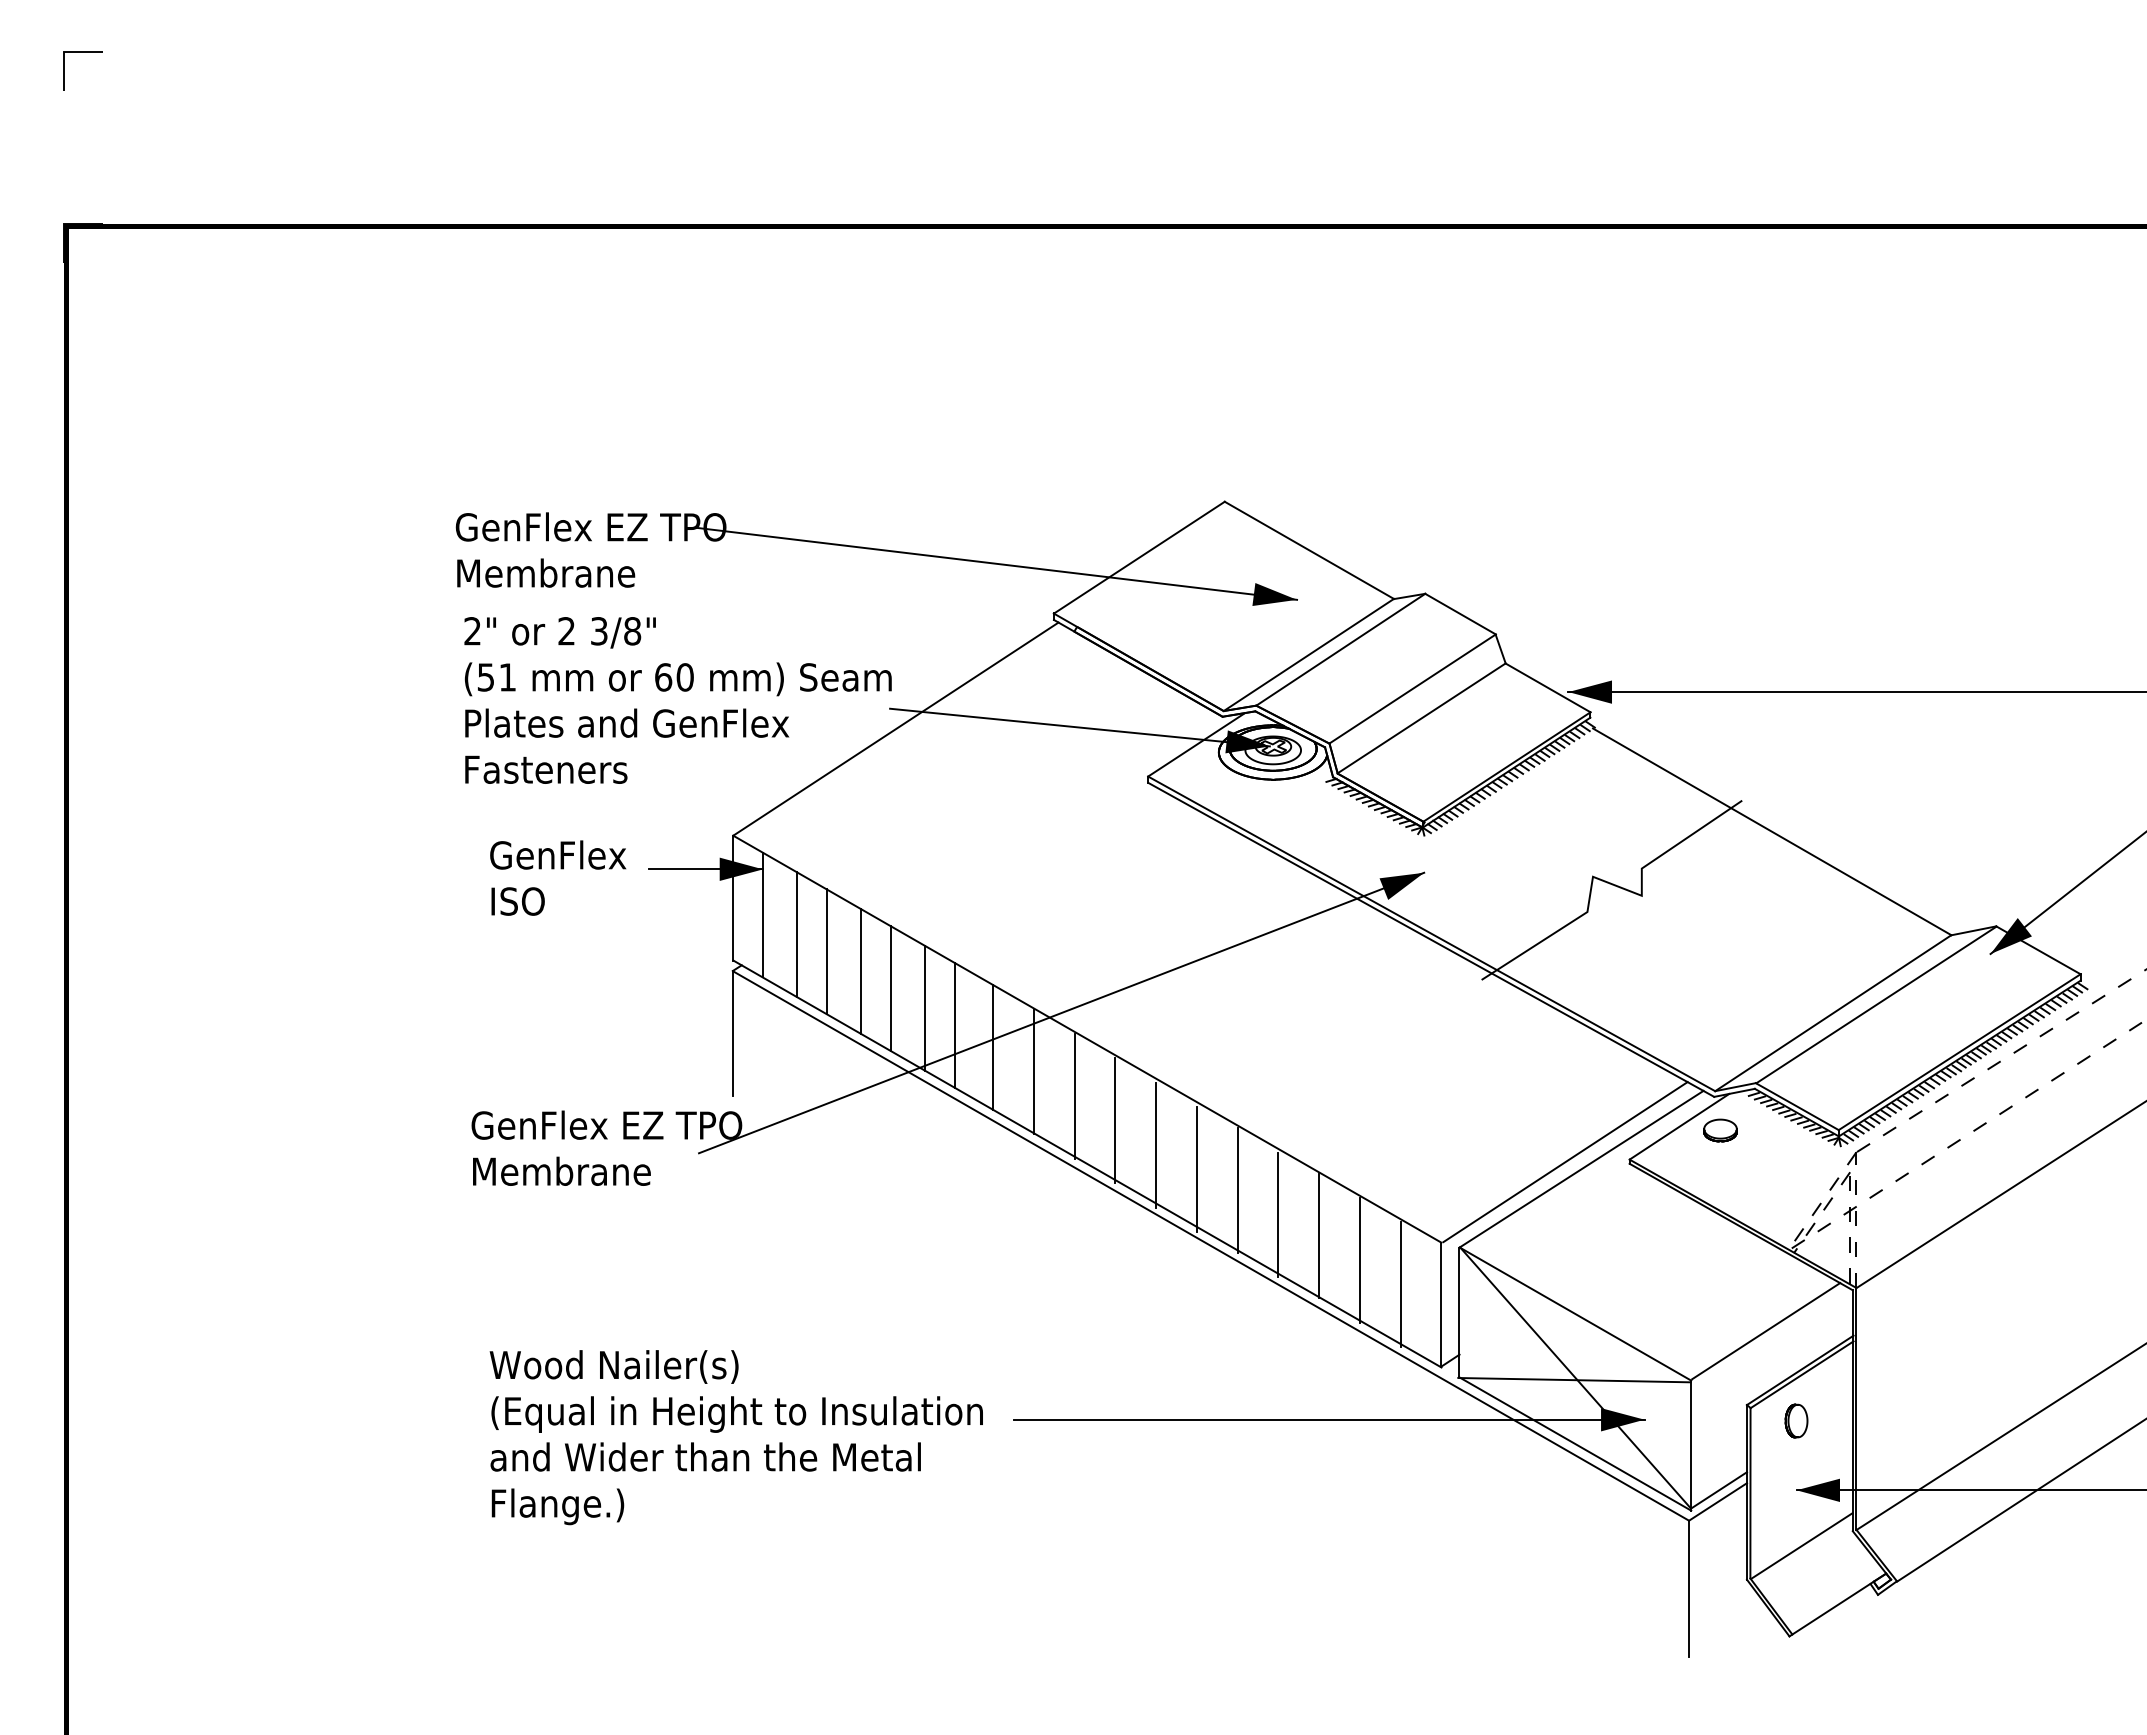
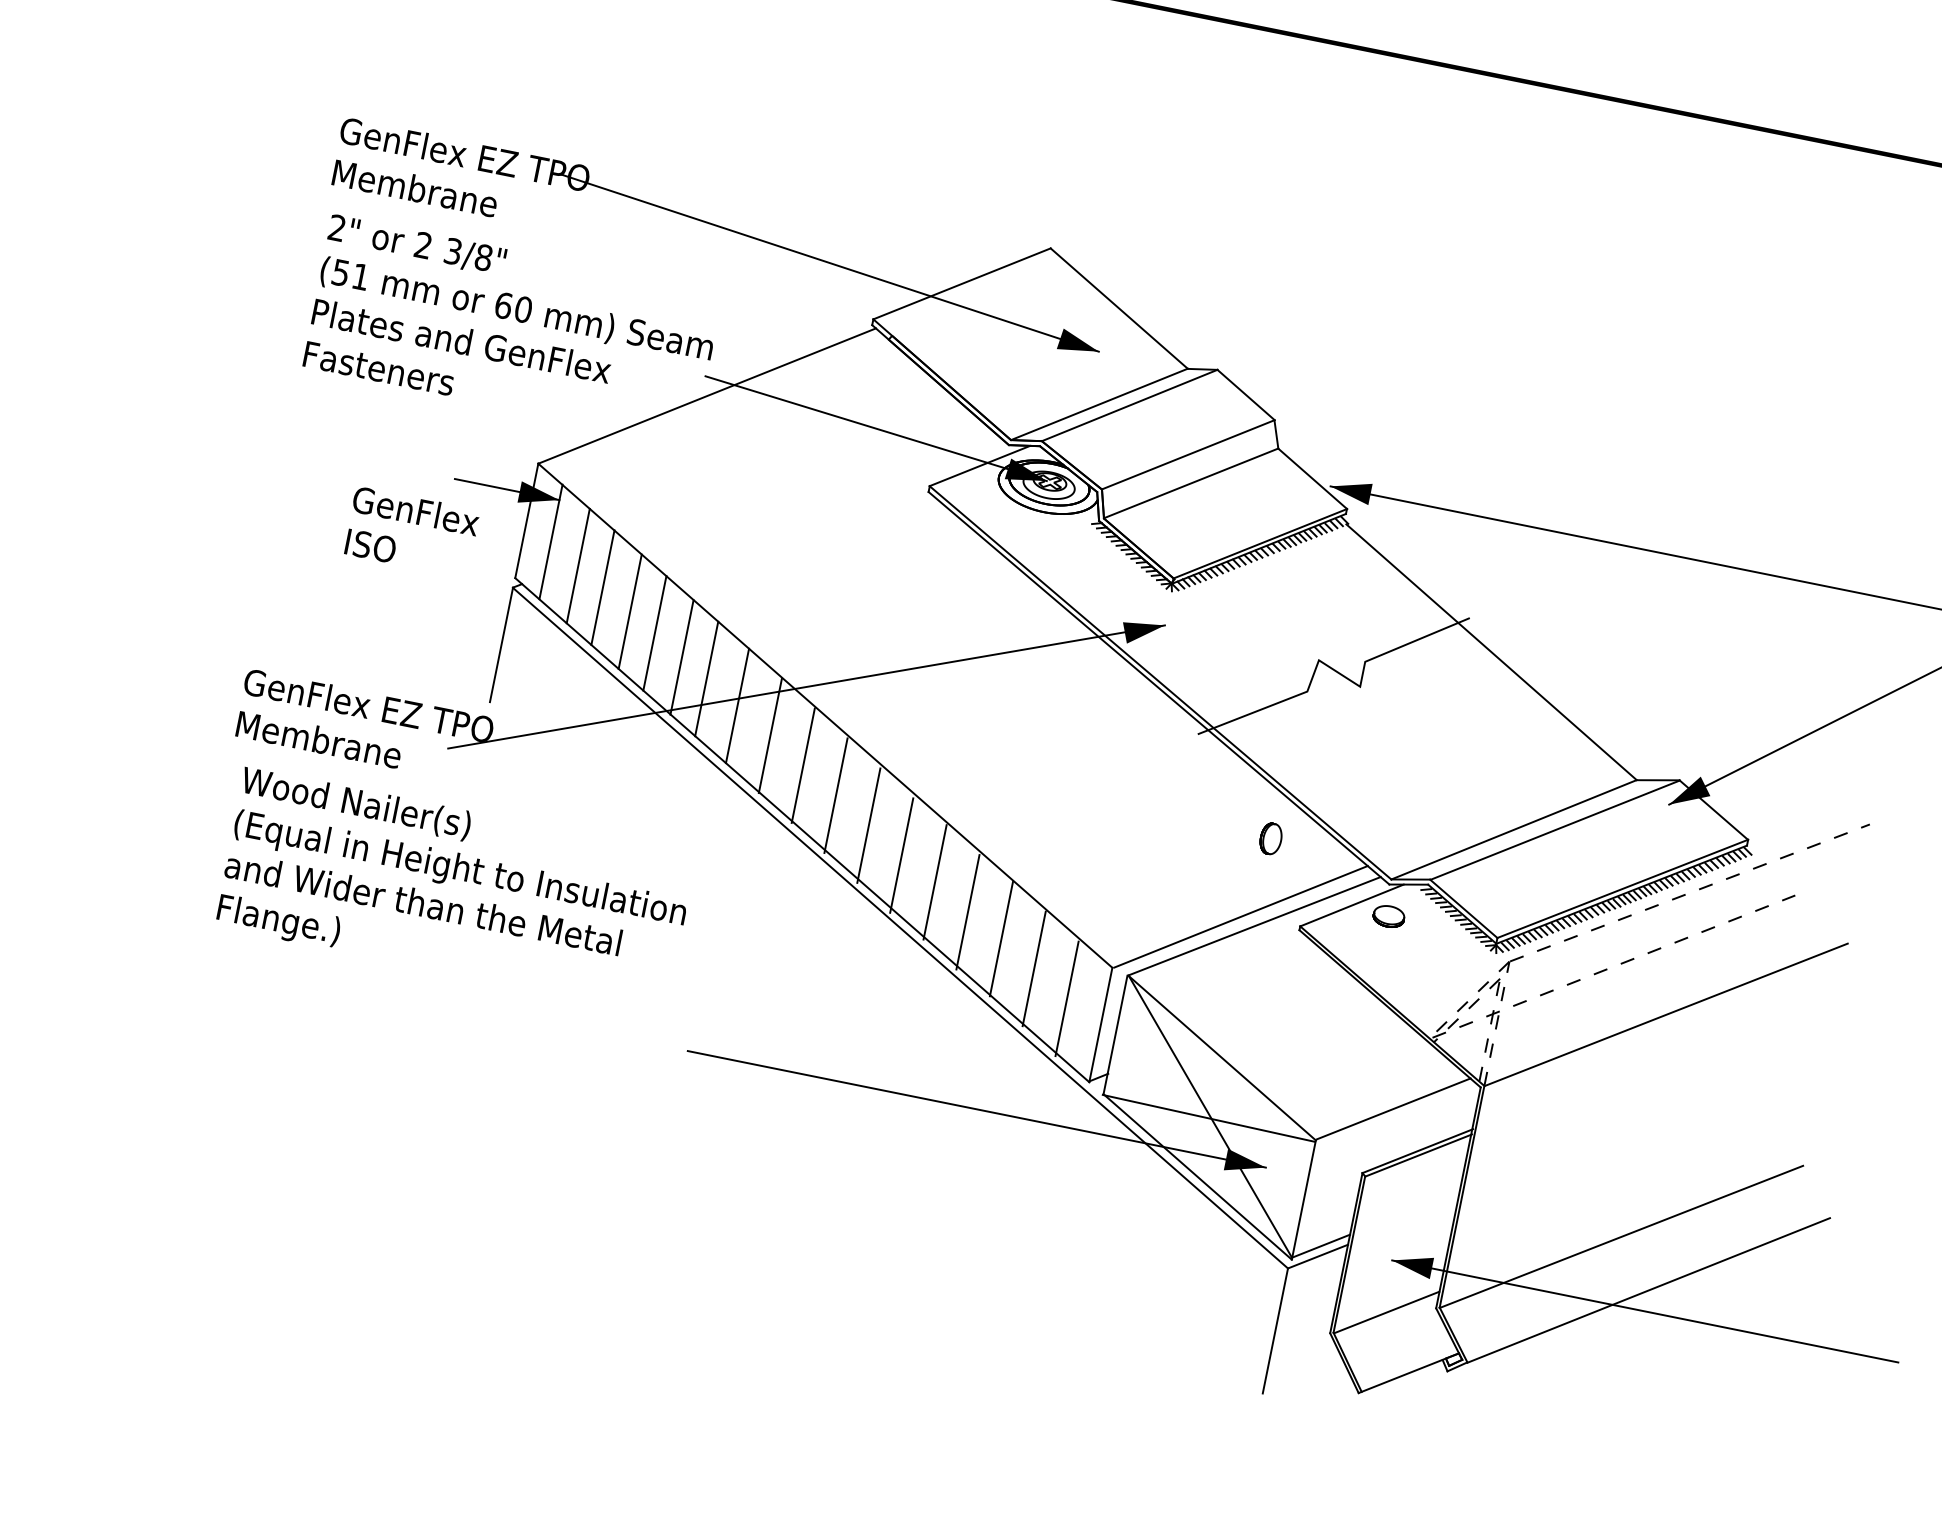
text: (558, 877) -> (412, 531), moved
part: (1796, 1420) -> (1271, 838), moved
text: (735, 1437) -> (454, 891), moved

